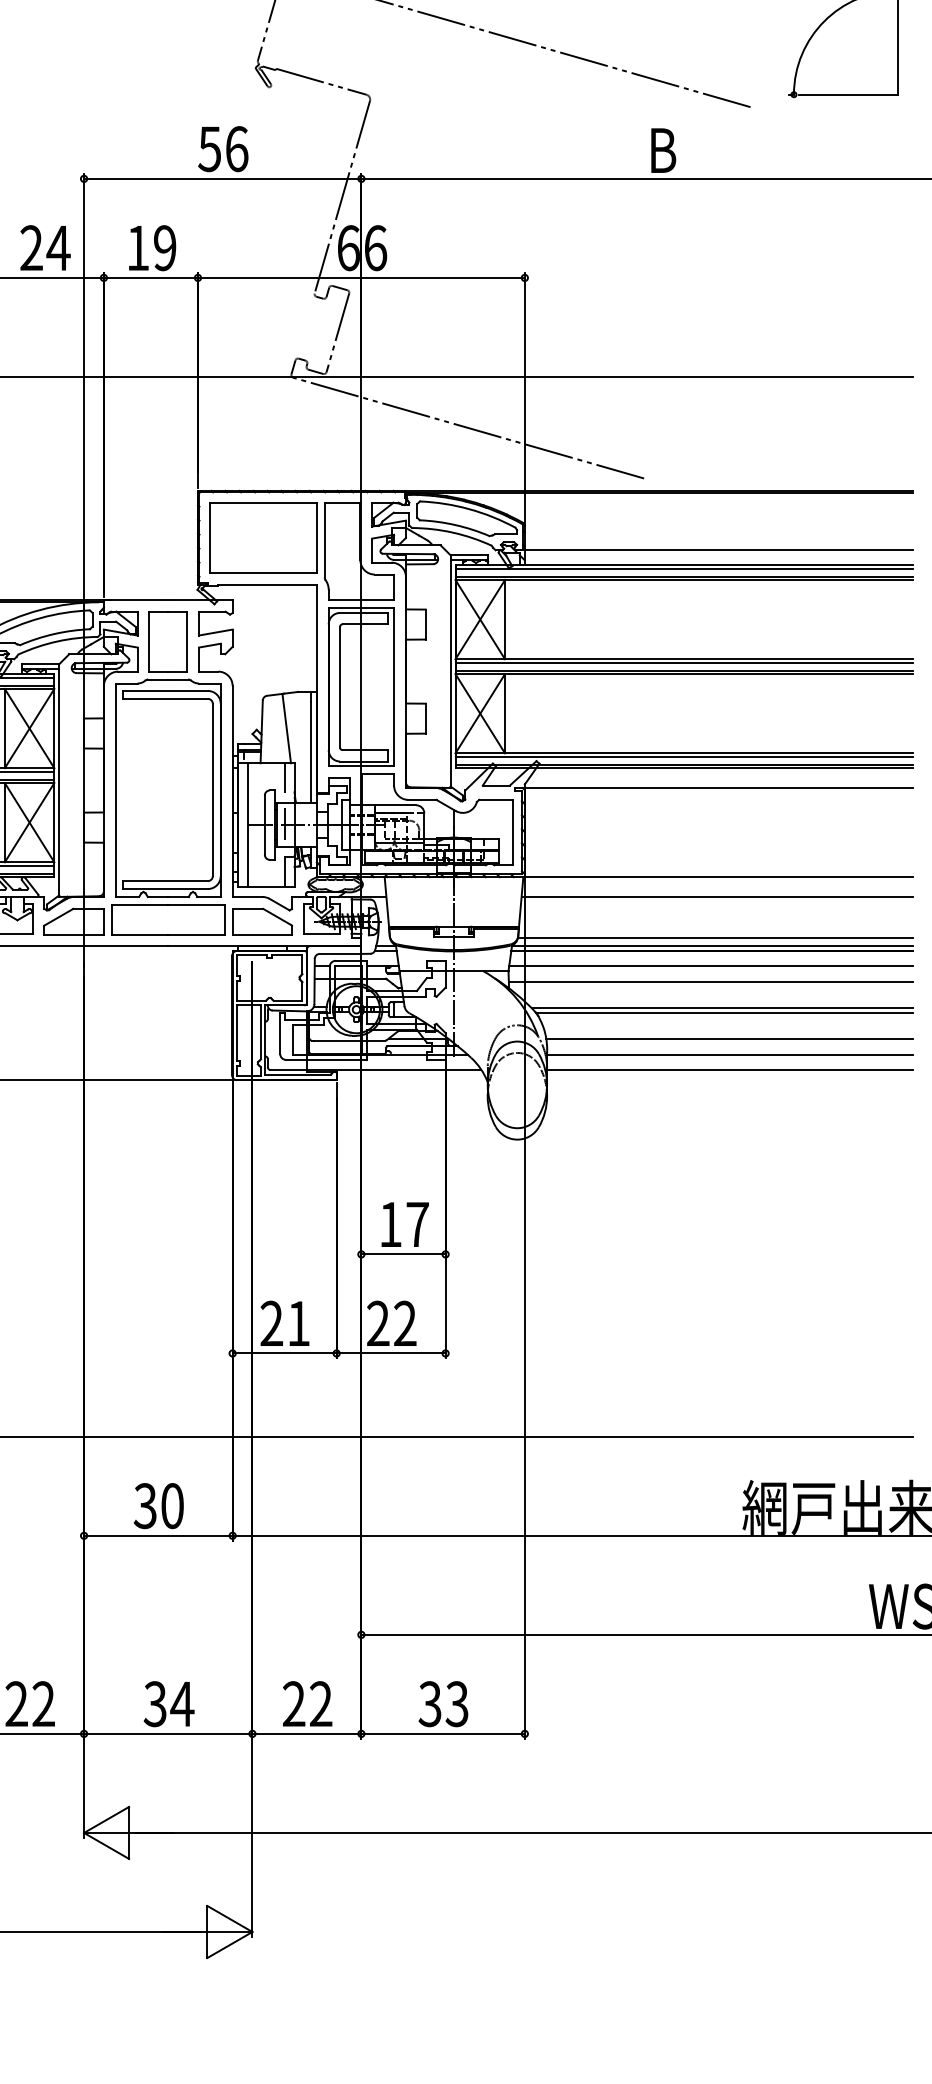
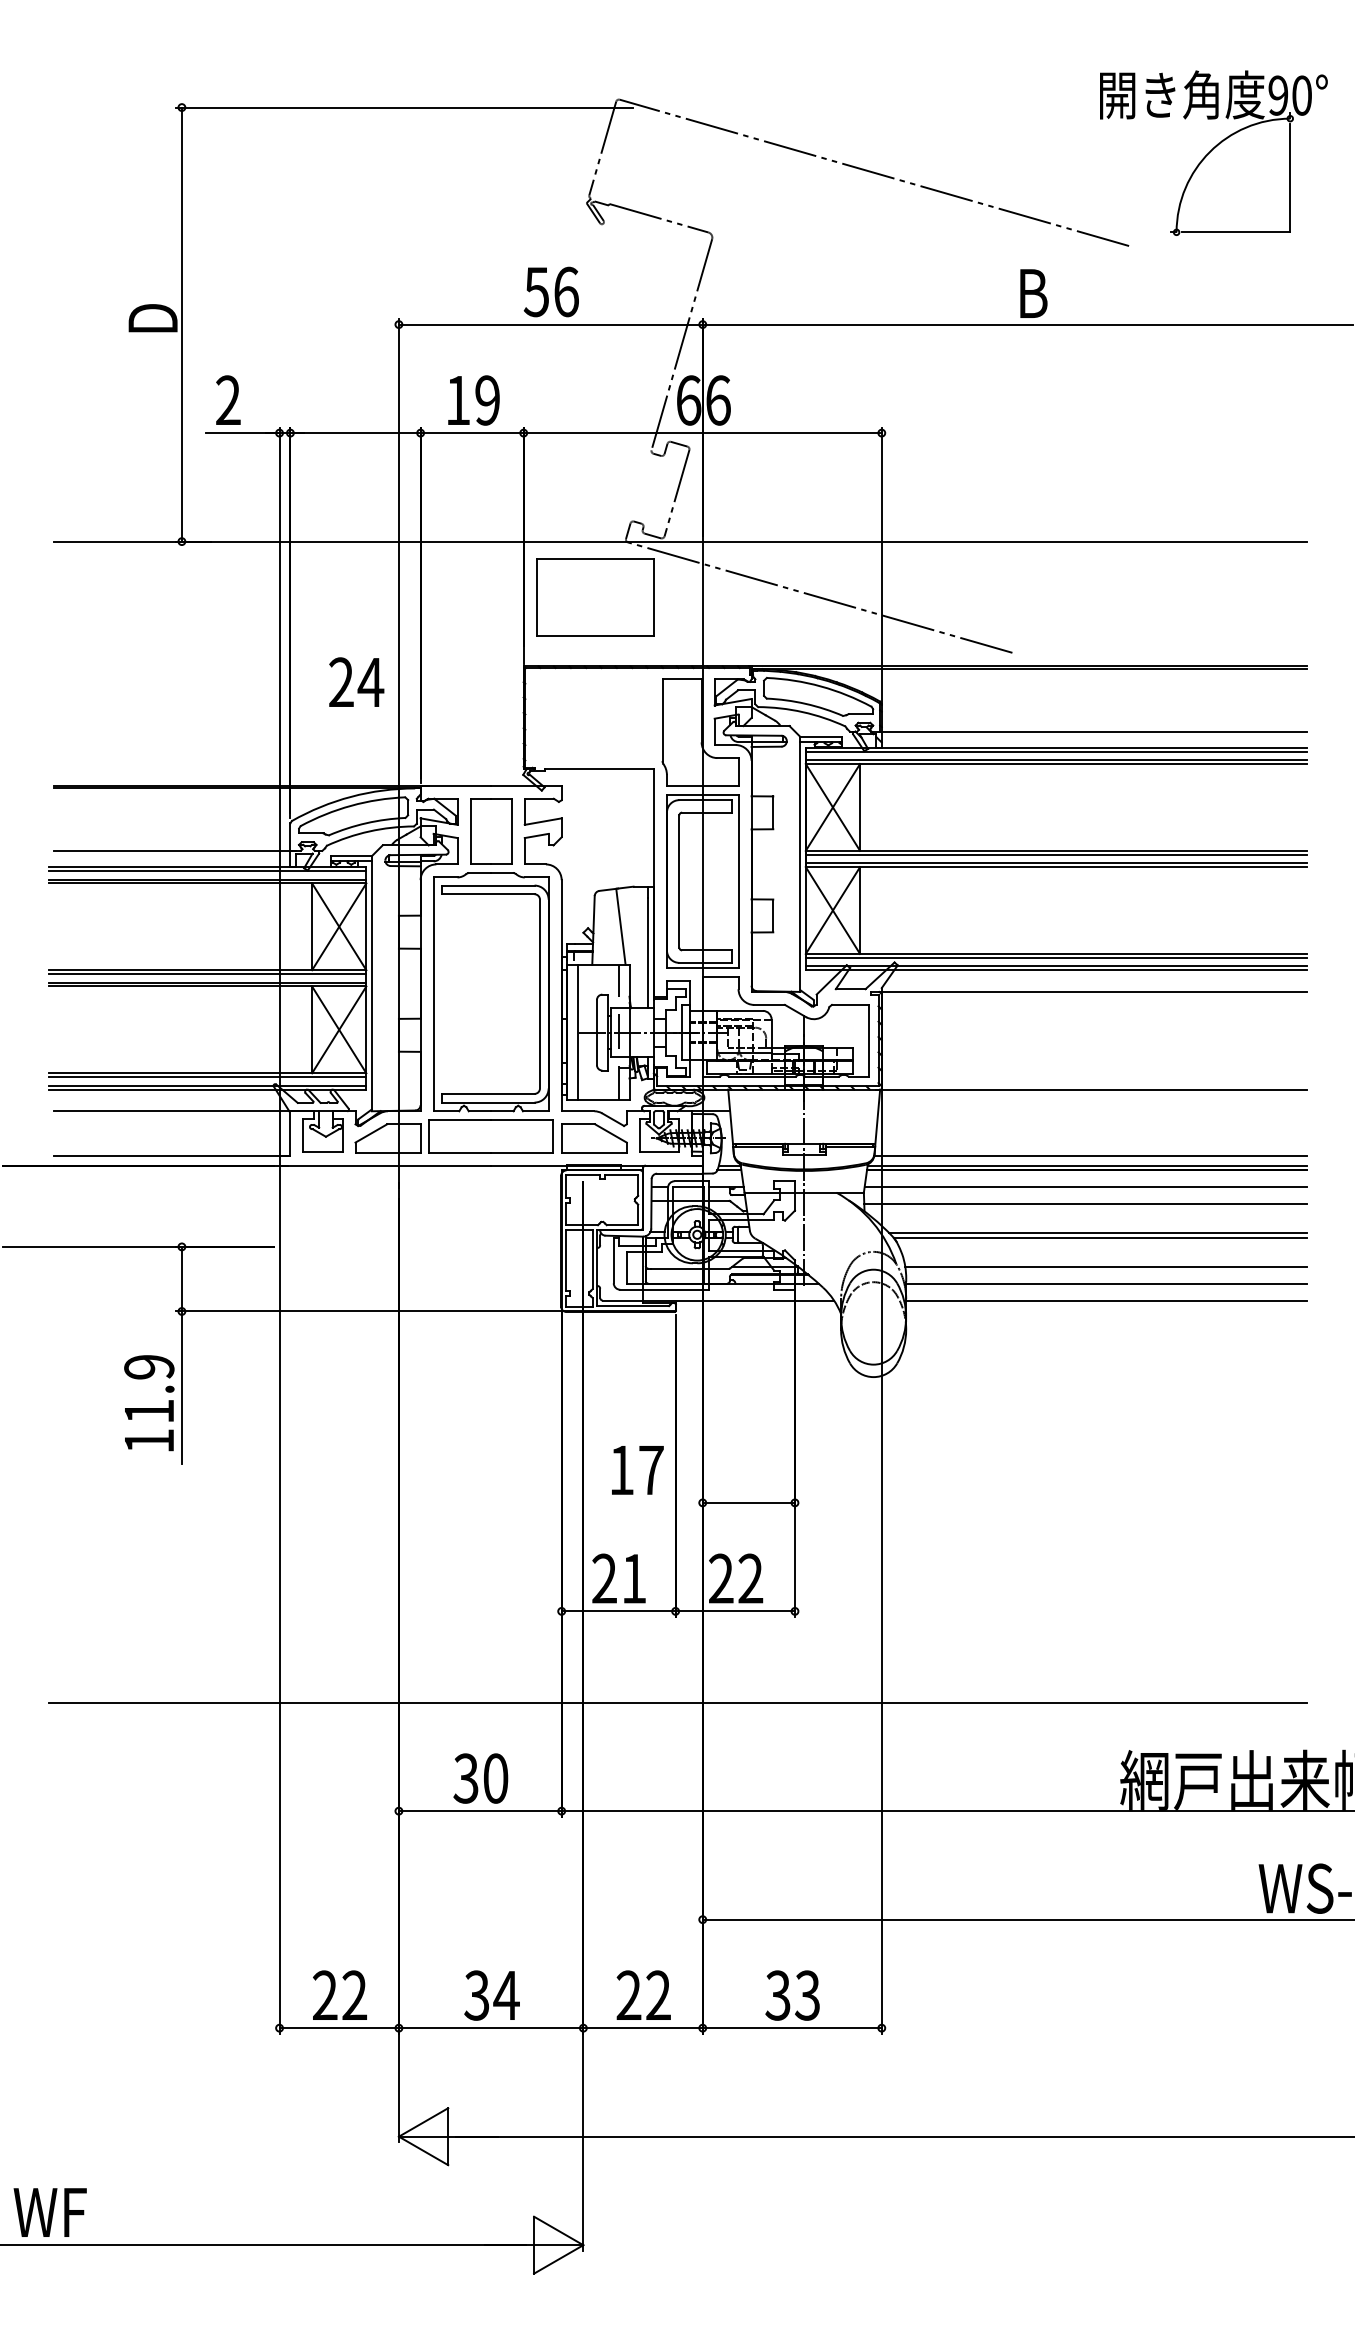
text: (45, 247) -> (356, 681), moved
part: (263, 537) -> (595, 597), moved
line: (717, 897) -> (1092, 1111), removed
text: (405, 1224) -> (637, 1470), moved

